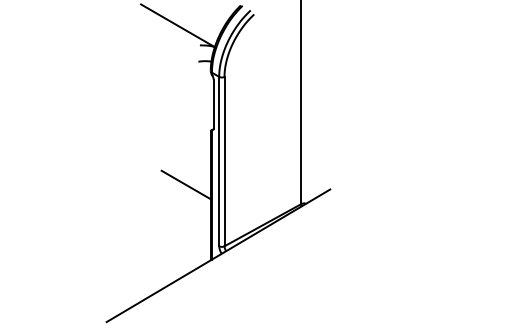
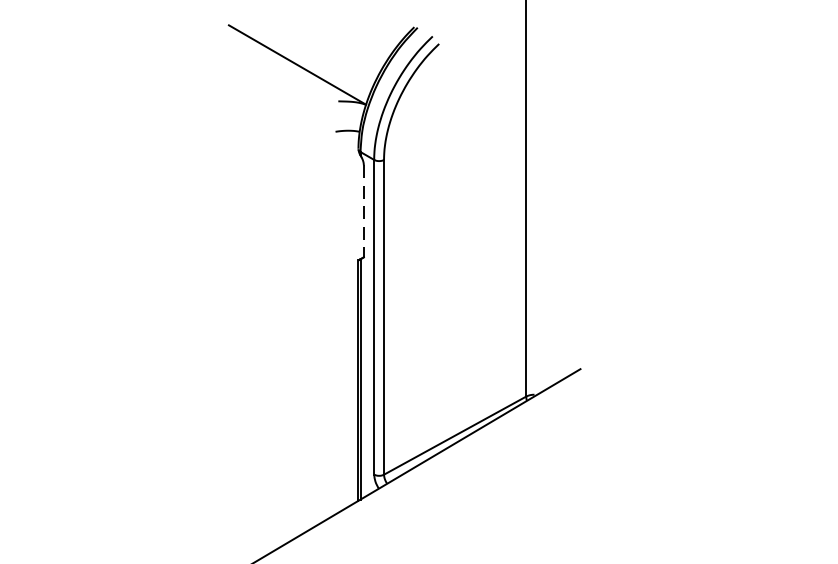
line: (213, 104) -> (363, 211), solid -> dashed
line: (185, 184) -> (311, 359), removed

